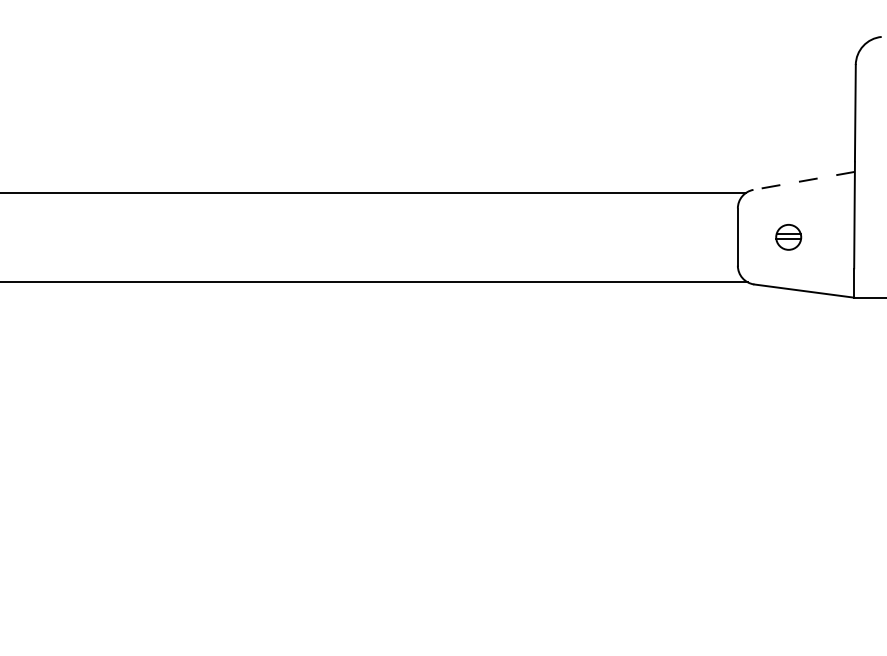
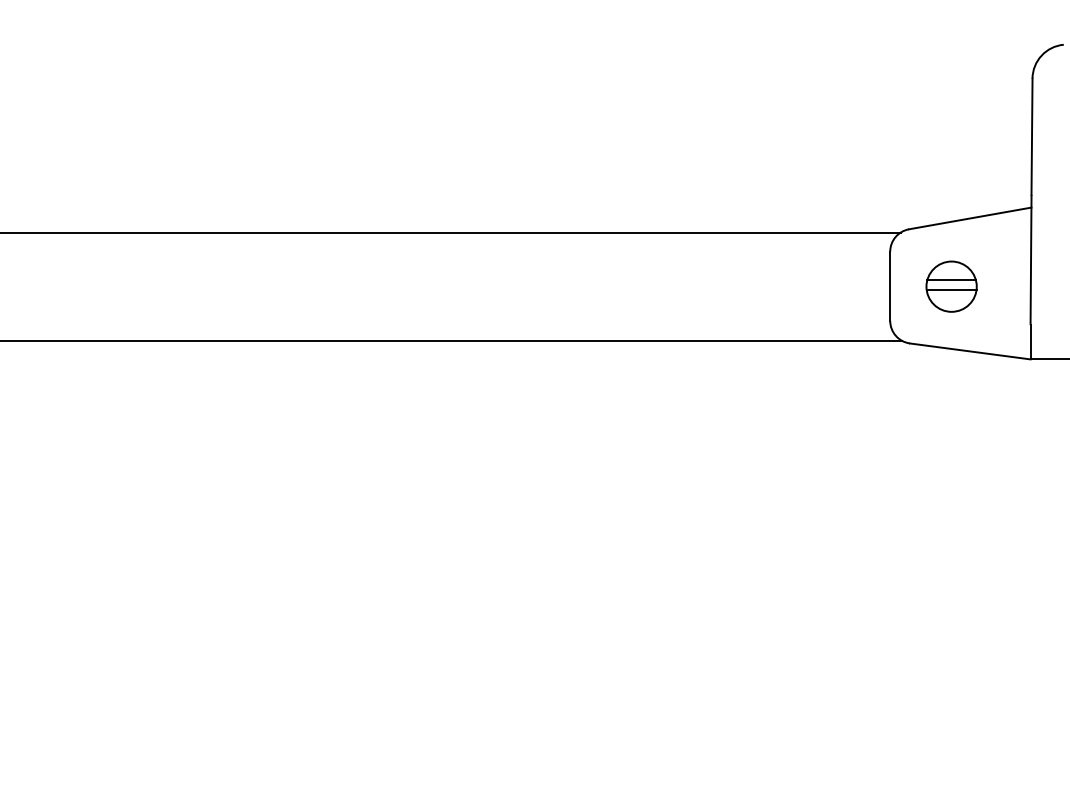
line: (803, 180) -> (969, 218), dashed -> solid
part: (788, 237) -> (951, 286), size x1.67

